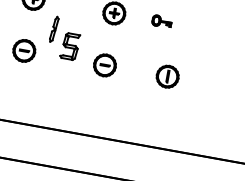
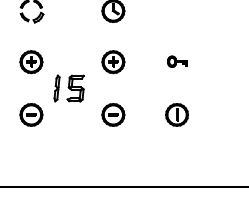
part: (161, 21) -> (177, 61), moved
part: (69, 46) -> (75, 88), moved

